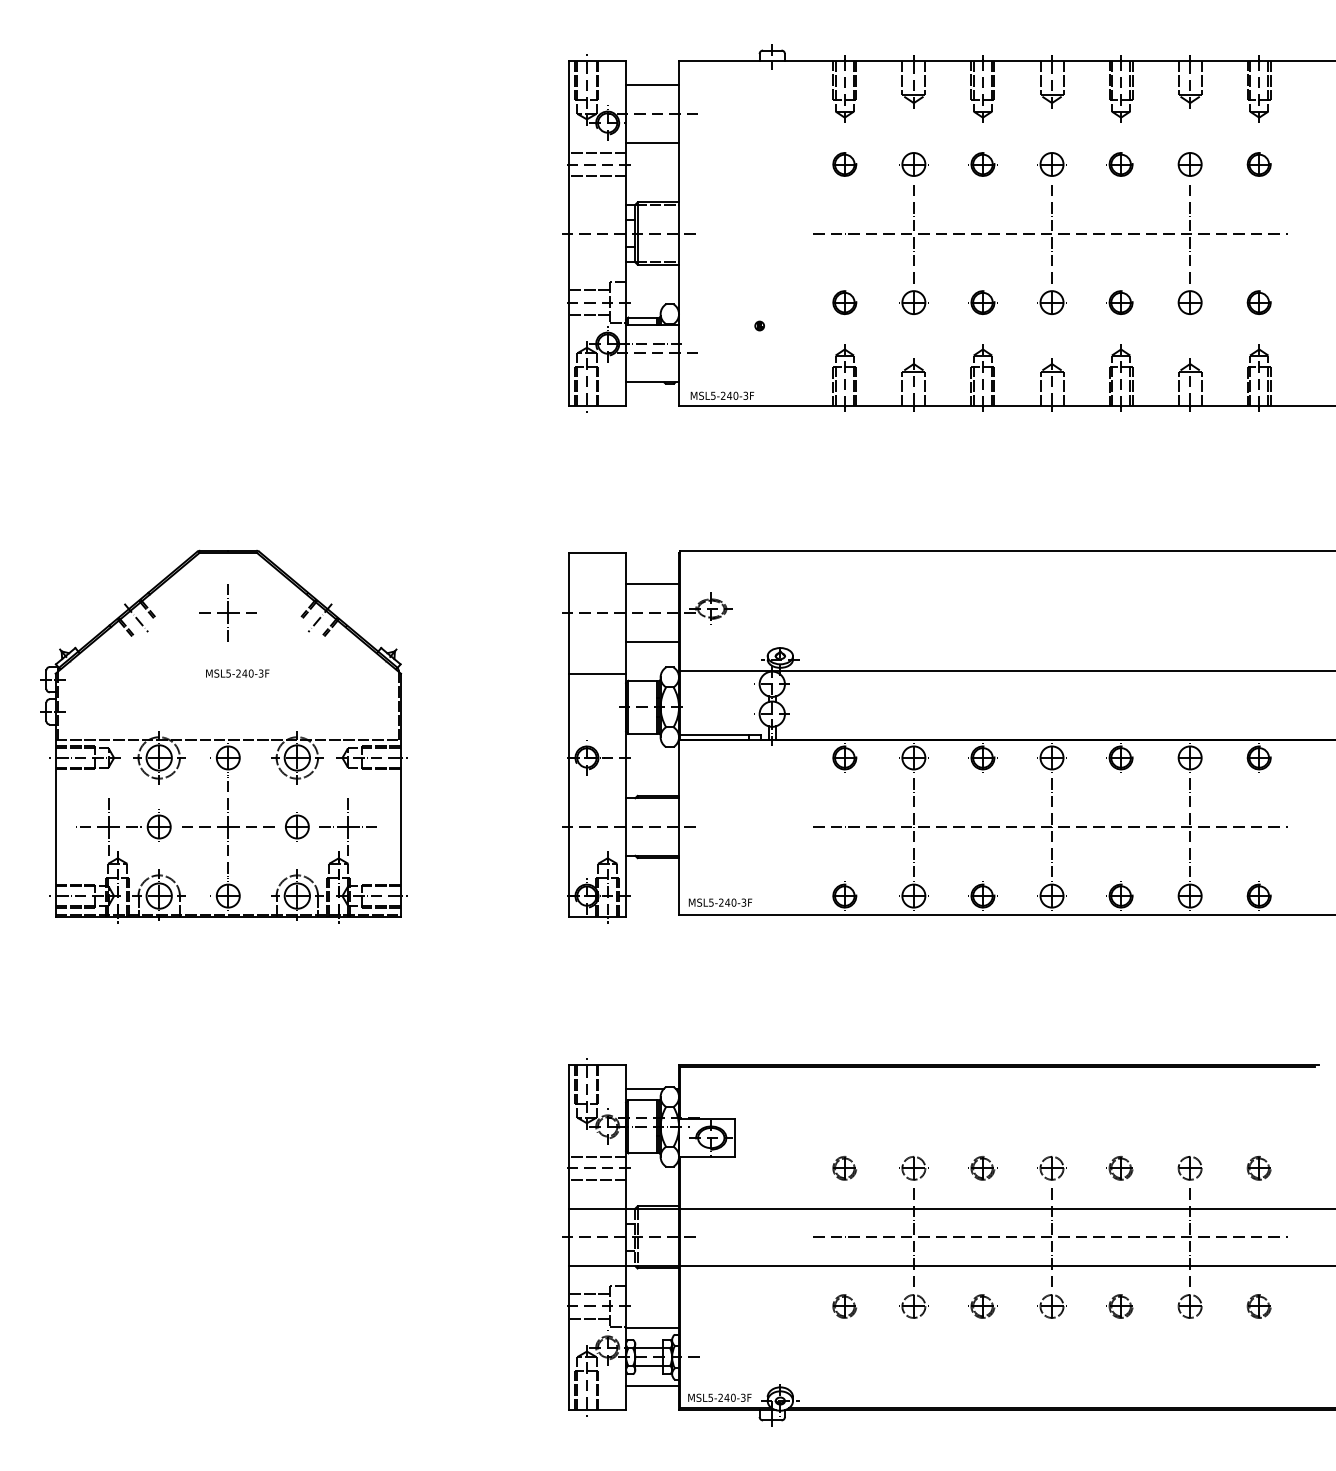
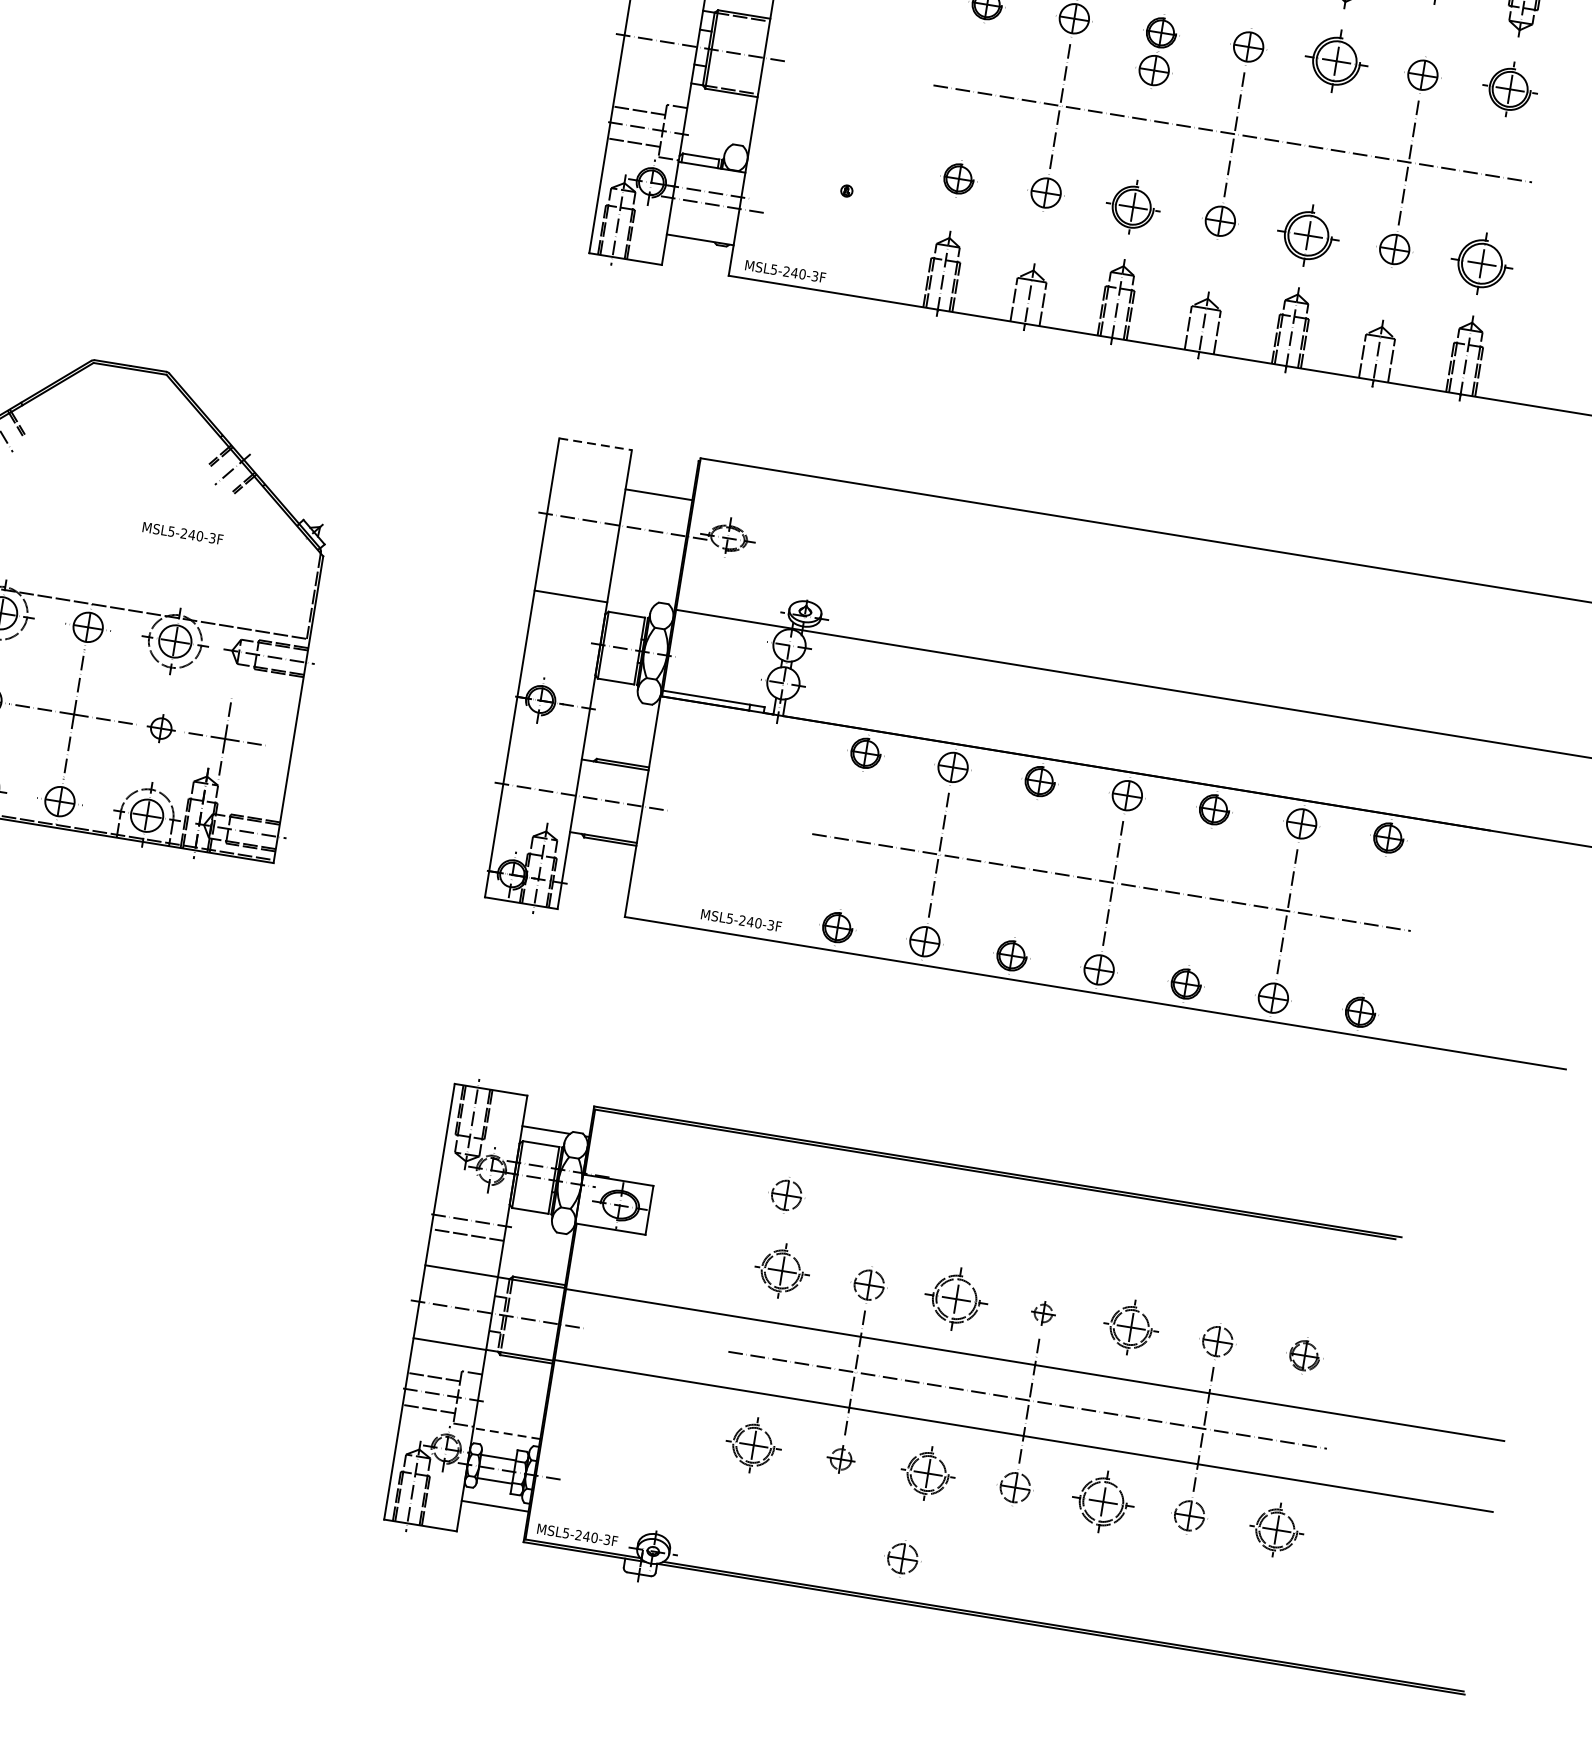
part: (1119, 164) -> (1333, 60), size x1.6
part: (1258, 164) -> (1509, 89), size x1.4
part: (981, 194) -> (1153, 70), added
part: (982, 302) -> (1132, 206), size x1.4
part: (1119, 302) -> (1305, 234), size x1.6
part: (1258, 302) -> (1480, 263), size x1.6
line: (597, 553) -> (595, 444), solid -> dashed
part: (227, 612) -> (116, 443), removed
line: (652, 641) -> (647, 567), removed
text: (237, 673) -> (182, 533), moved
part: (297, 826) -> (161, 727), size x0.7
text: (720, 902) -> (741, 920), moved
part: (838, 1109) -> (786, 1195), added
line: (597, 1156) -> (472, 1205), removed
part: (844, 1168) -> (781, 1271), size x1.4
part: (982, 1168) -> (955, 1299), size x1.6
part: (1051, 1168) -> (1042, 1313), size x0.6
part: (1119, 1168) -> (1128, 1327), size x1.4
part: (844, 1306) -> (753, 1445), size x1.4
part: (913, 1306) -> (840, 1459), size x0.7
part: (982, 1306) -> (927, 1473), size x1.4
part: (1119, 1306) -> (1100, 1501), size x1.6
part: (1258, 1306) -> (1275, 1529), size x1.4
line: (652, 1328) -> (506, 1433), solid -> dashed
part: (973, 1375) -> (902, 1558), added

